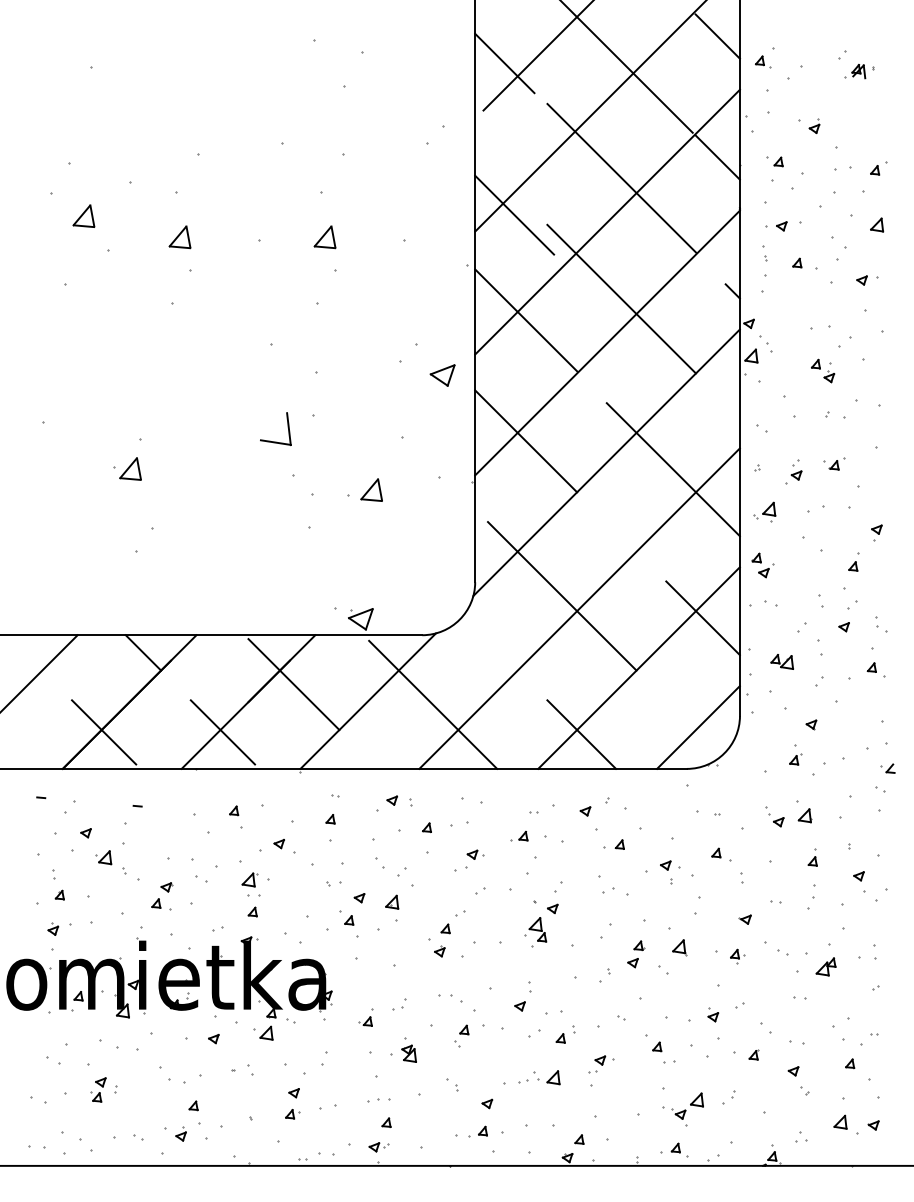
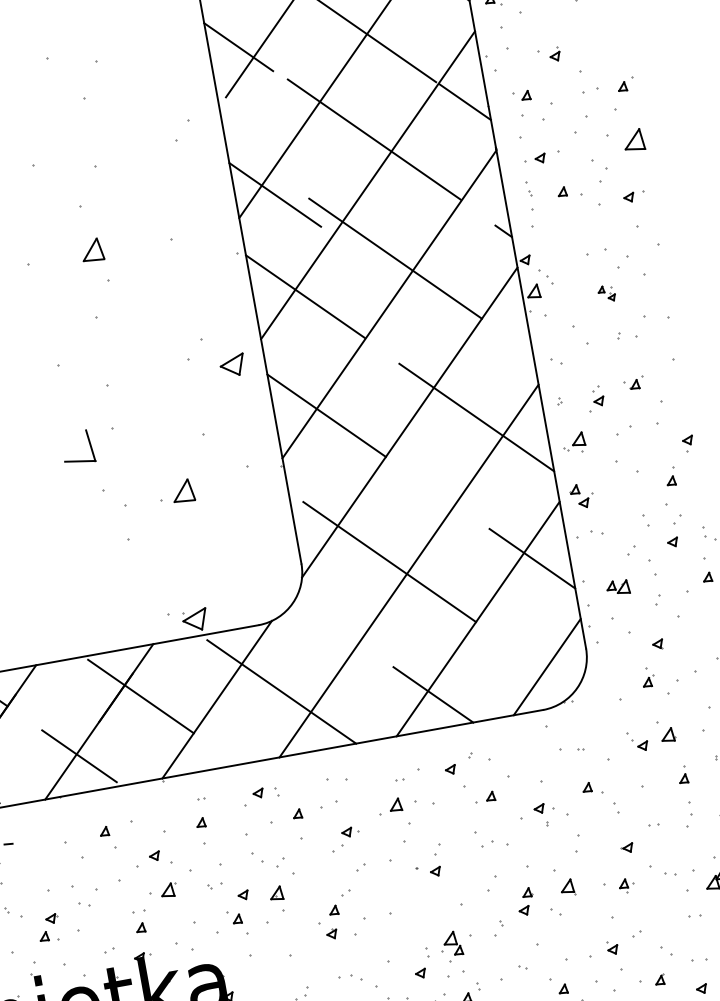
part: (877, 224) -> (634, 139), size x1.6
part: (823, 370) -> (607, 293), size x0.7
part: (519, 835) -> (389, 805), size x1.4
part: (249, 879) -> (168, 889), moved
part: (535, 932) -> (451, 946), moved

